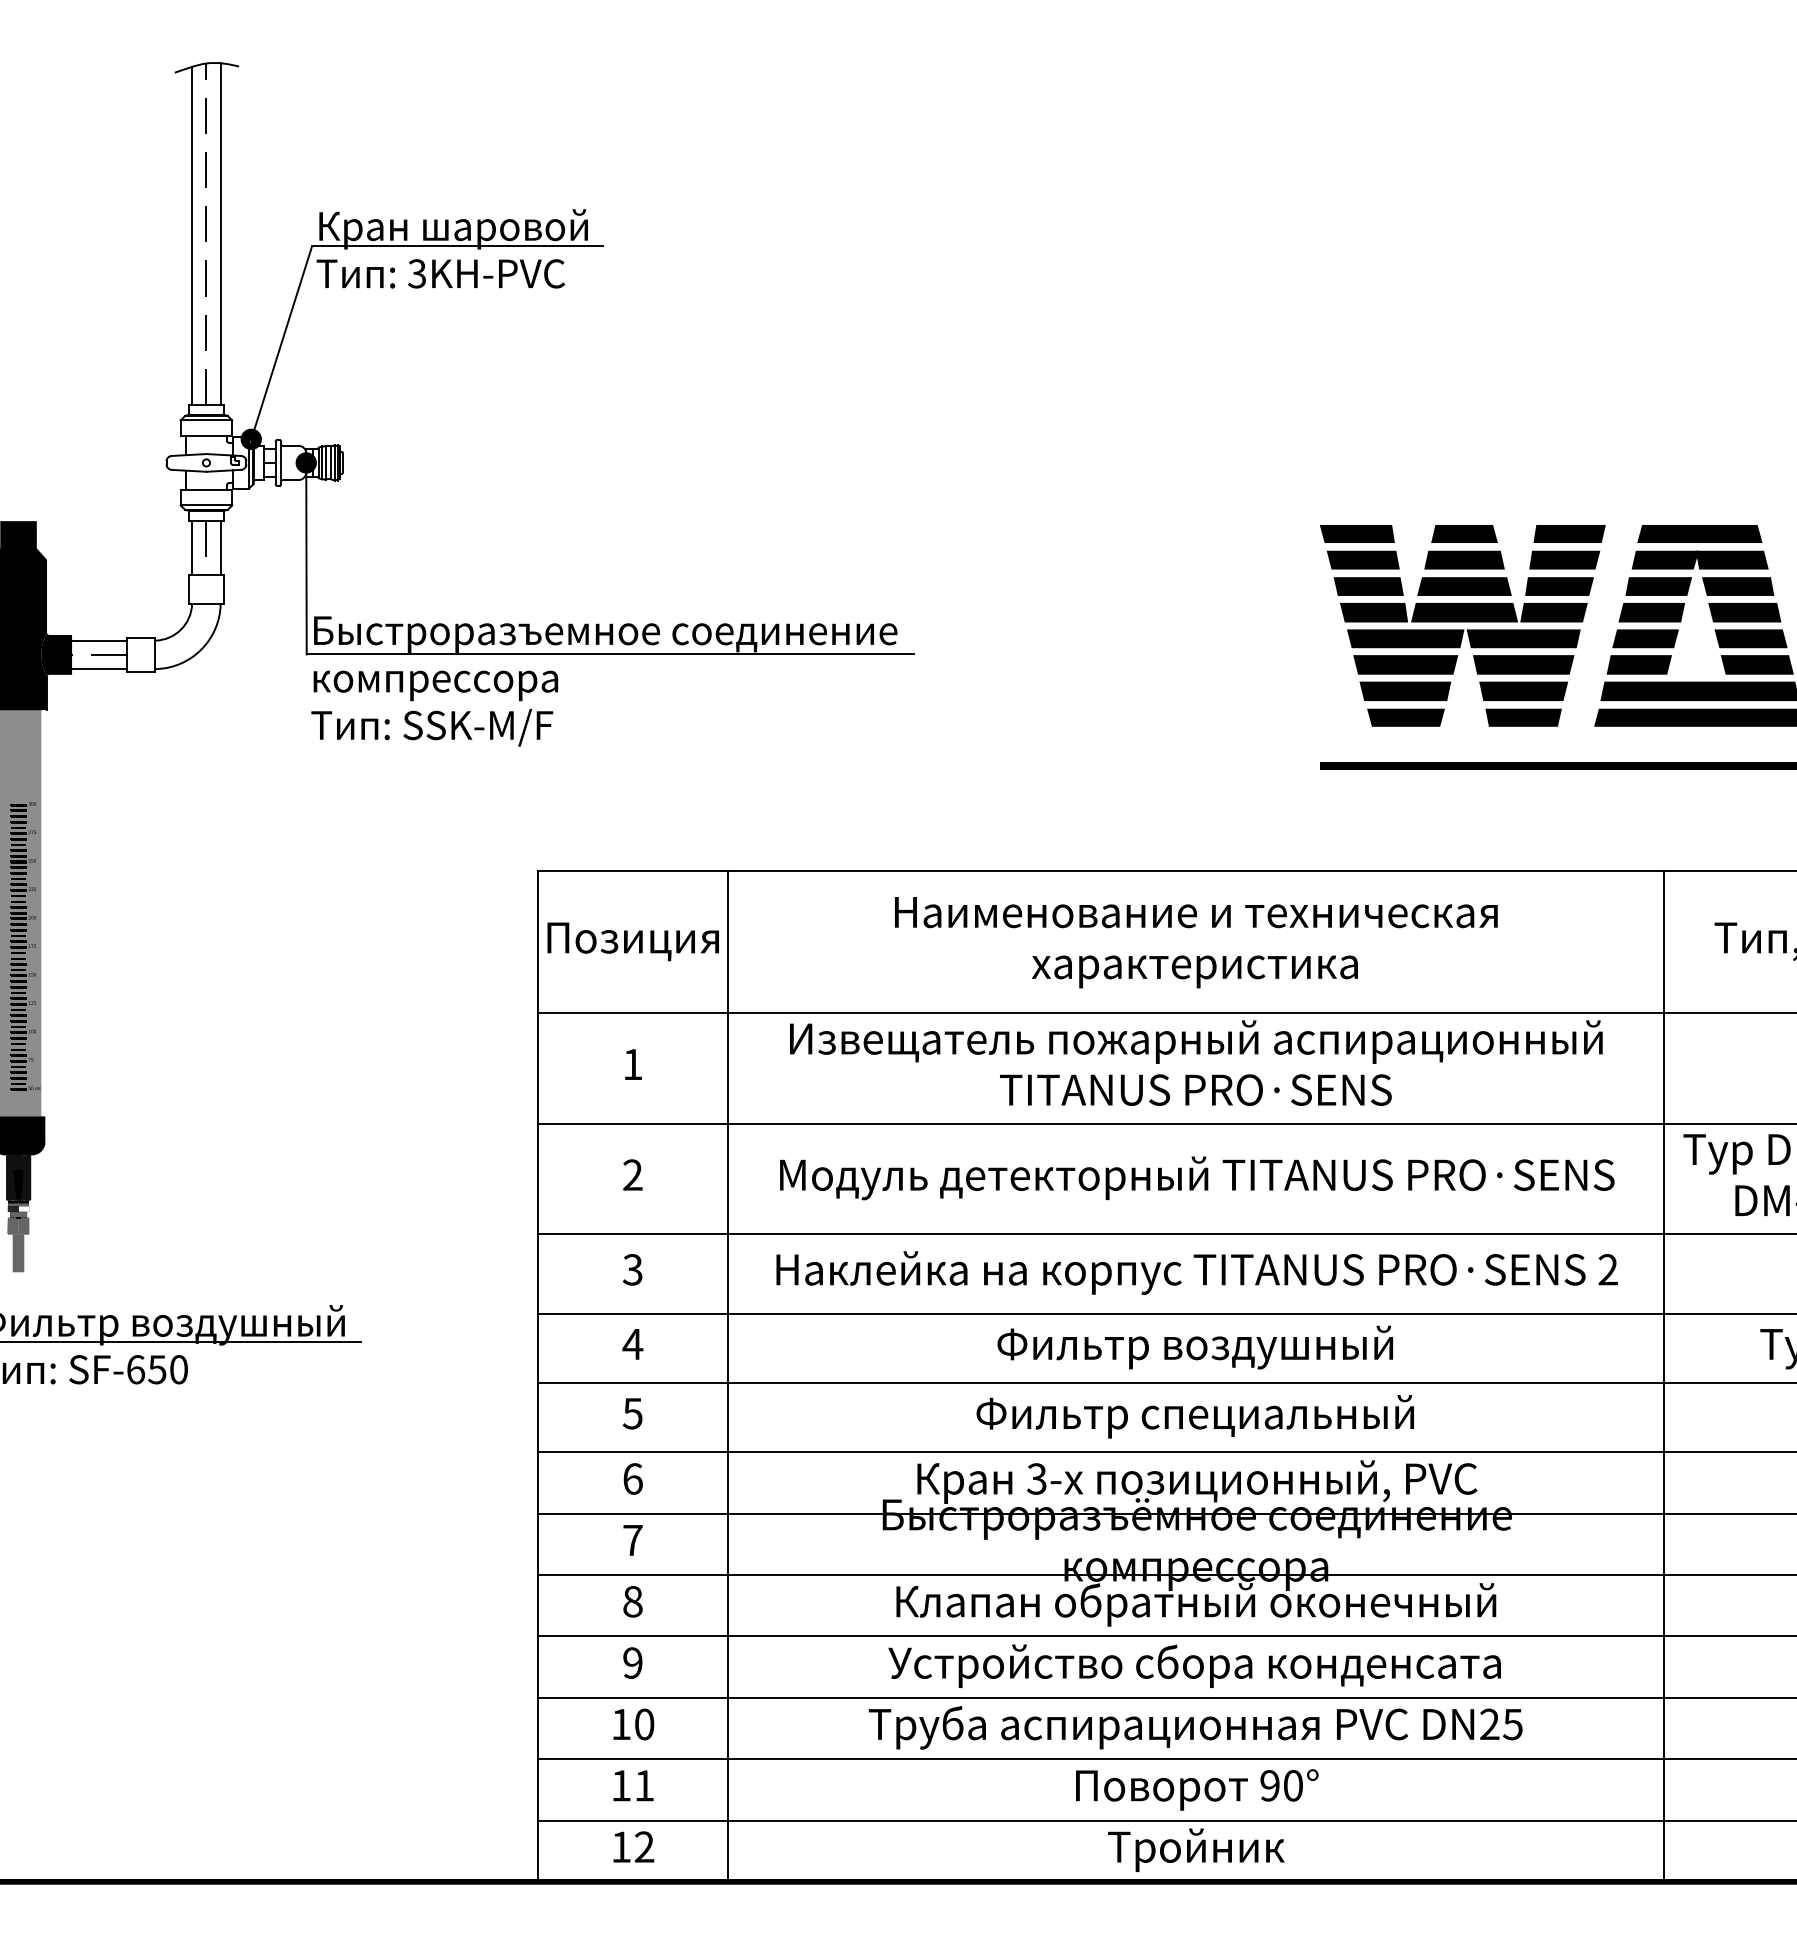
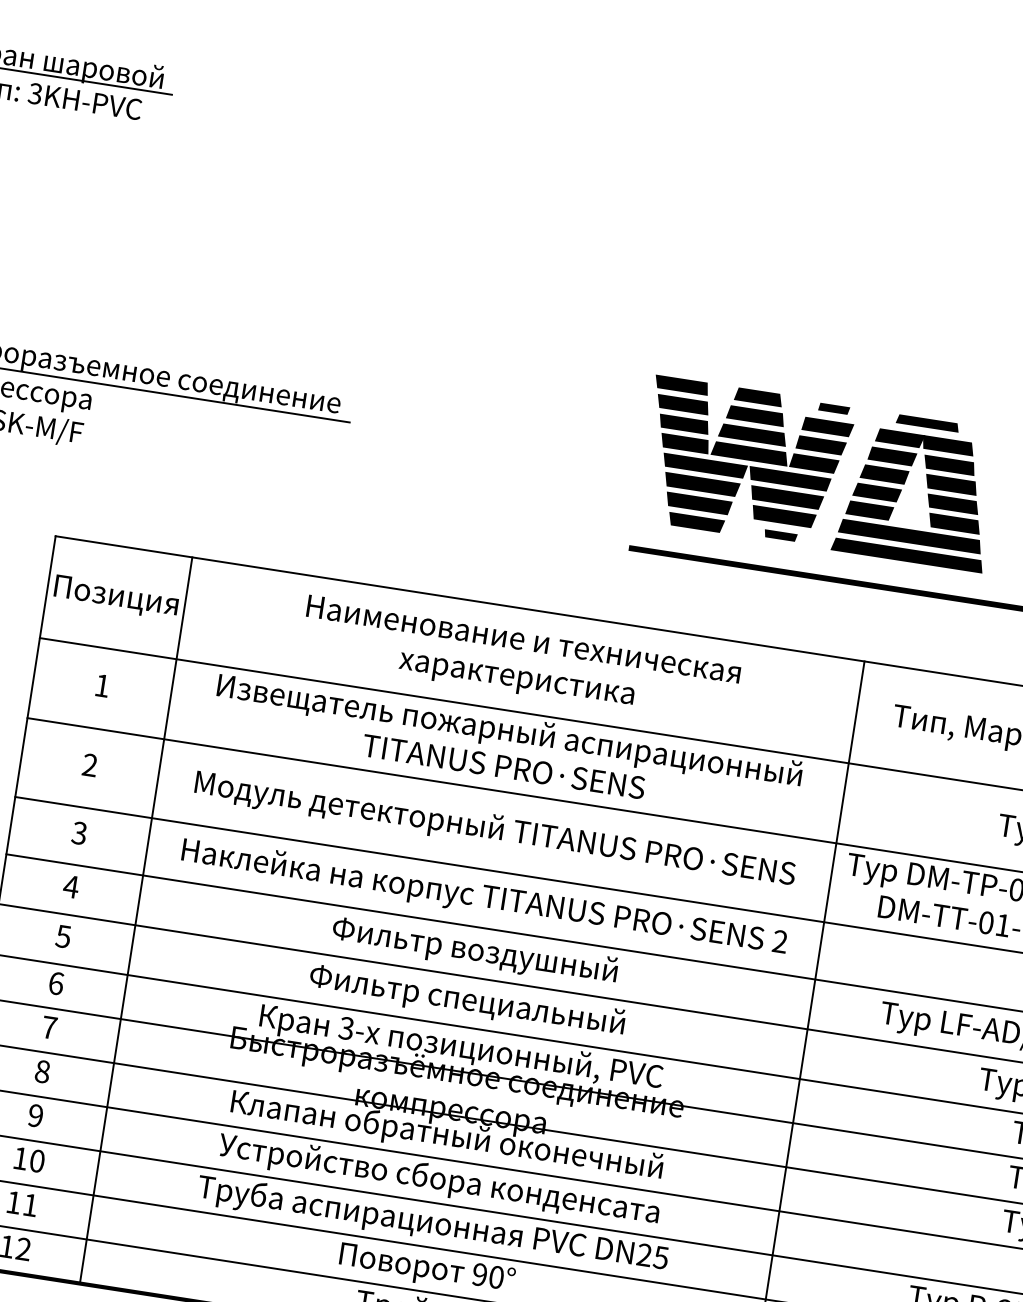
part: (1569, 533) -> (834, 408), size x0.6
part: (1699, 533) -> (927, 422), size x0.7
part: (1523, 717) -> (780, 535), size x0.6

